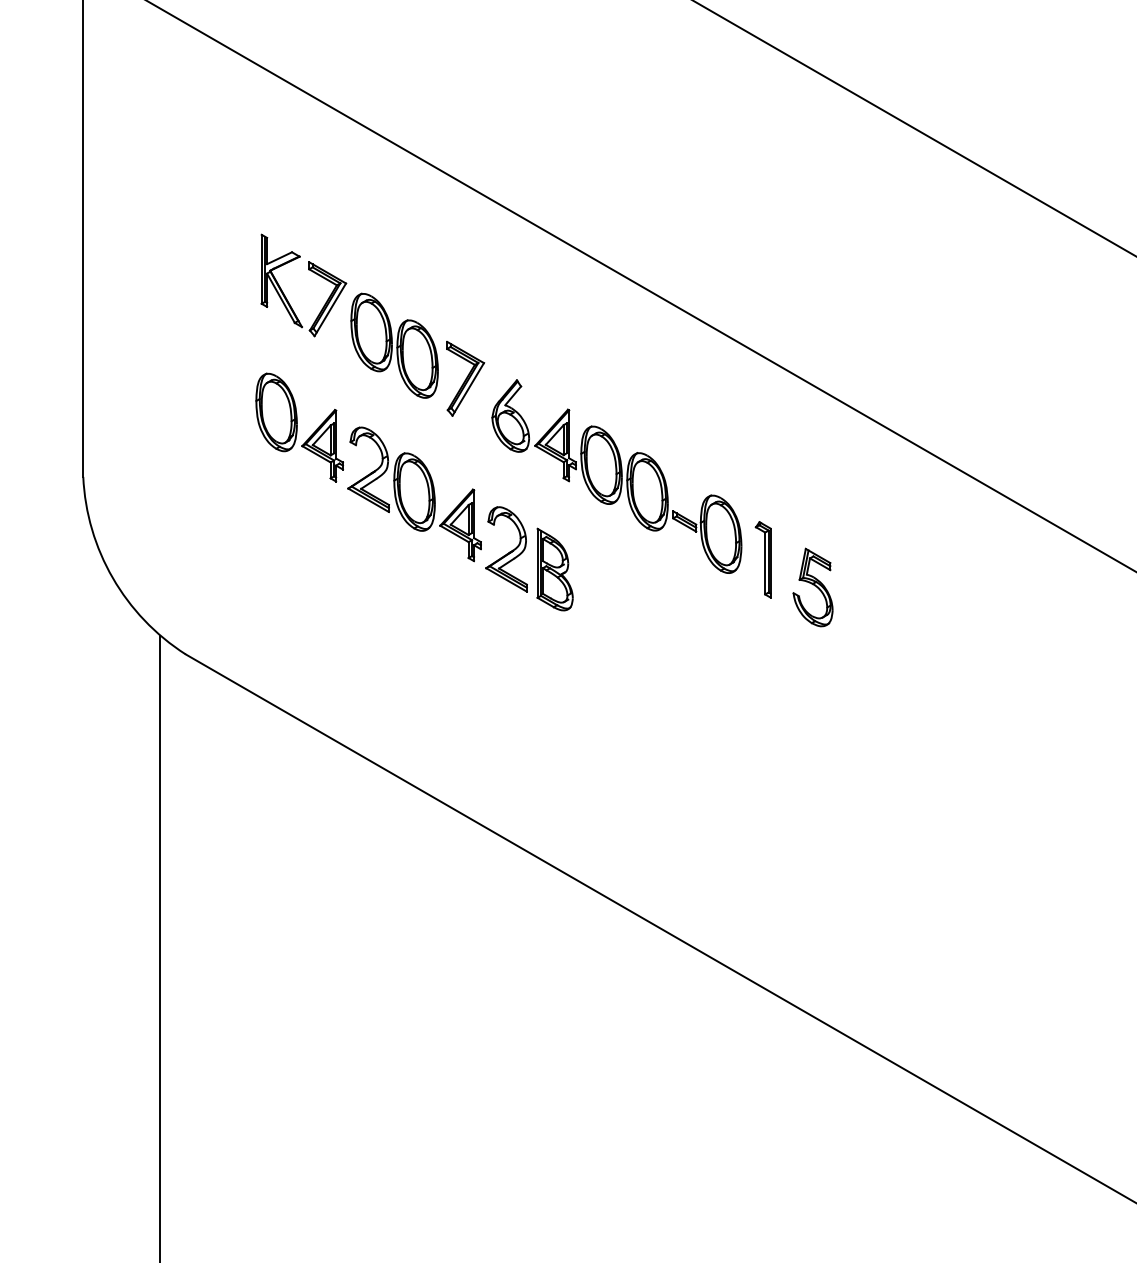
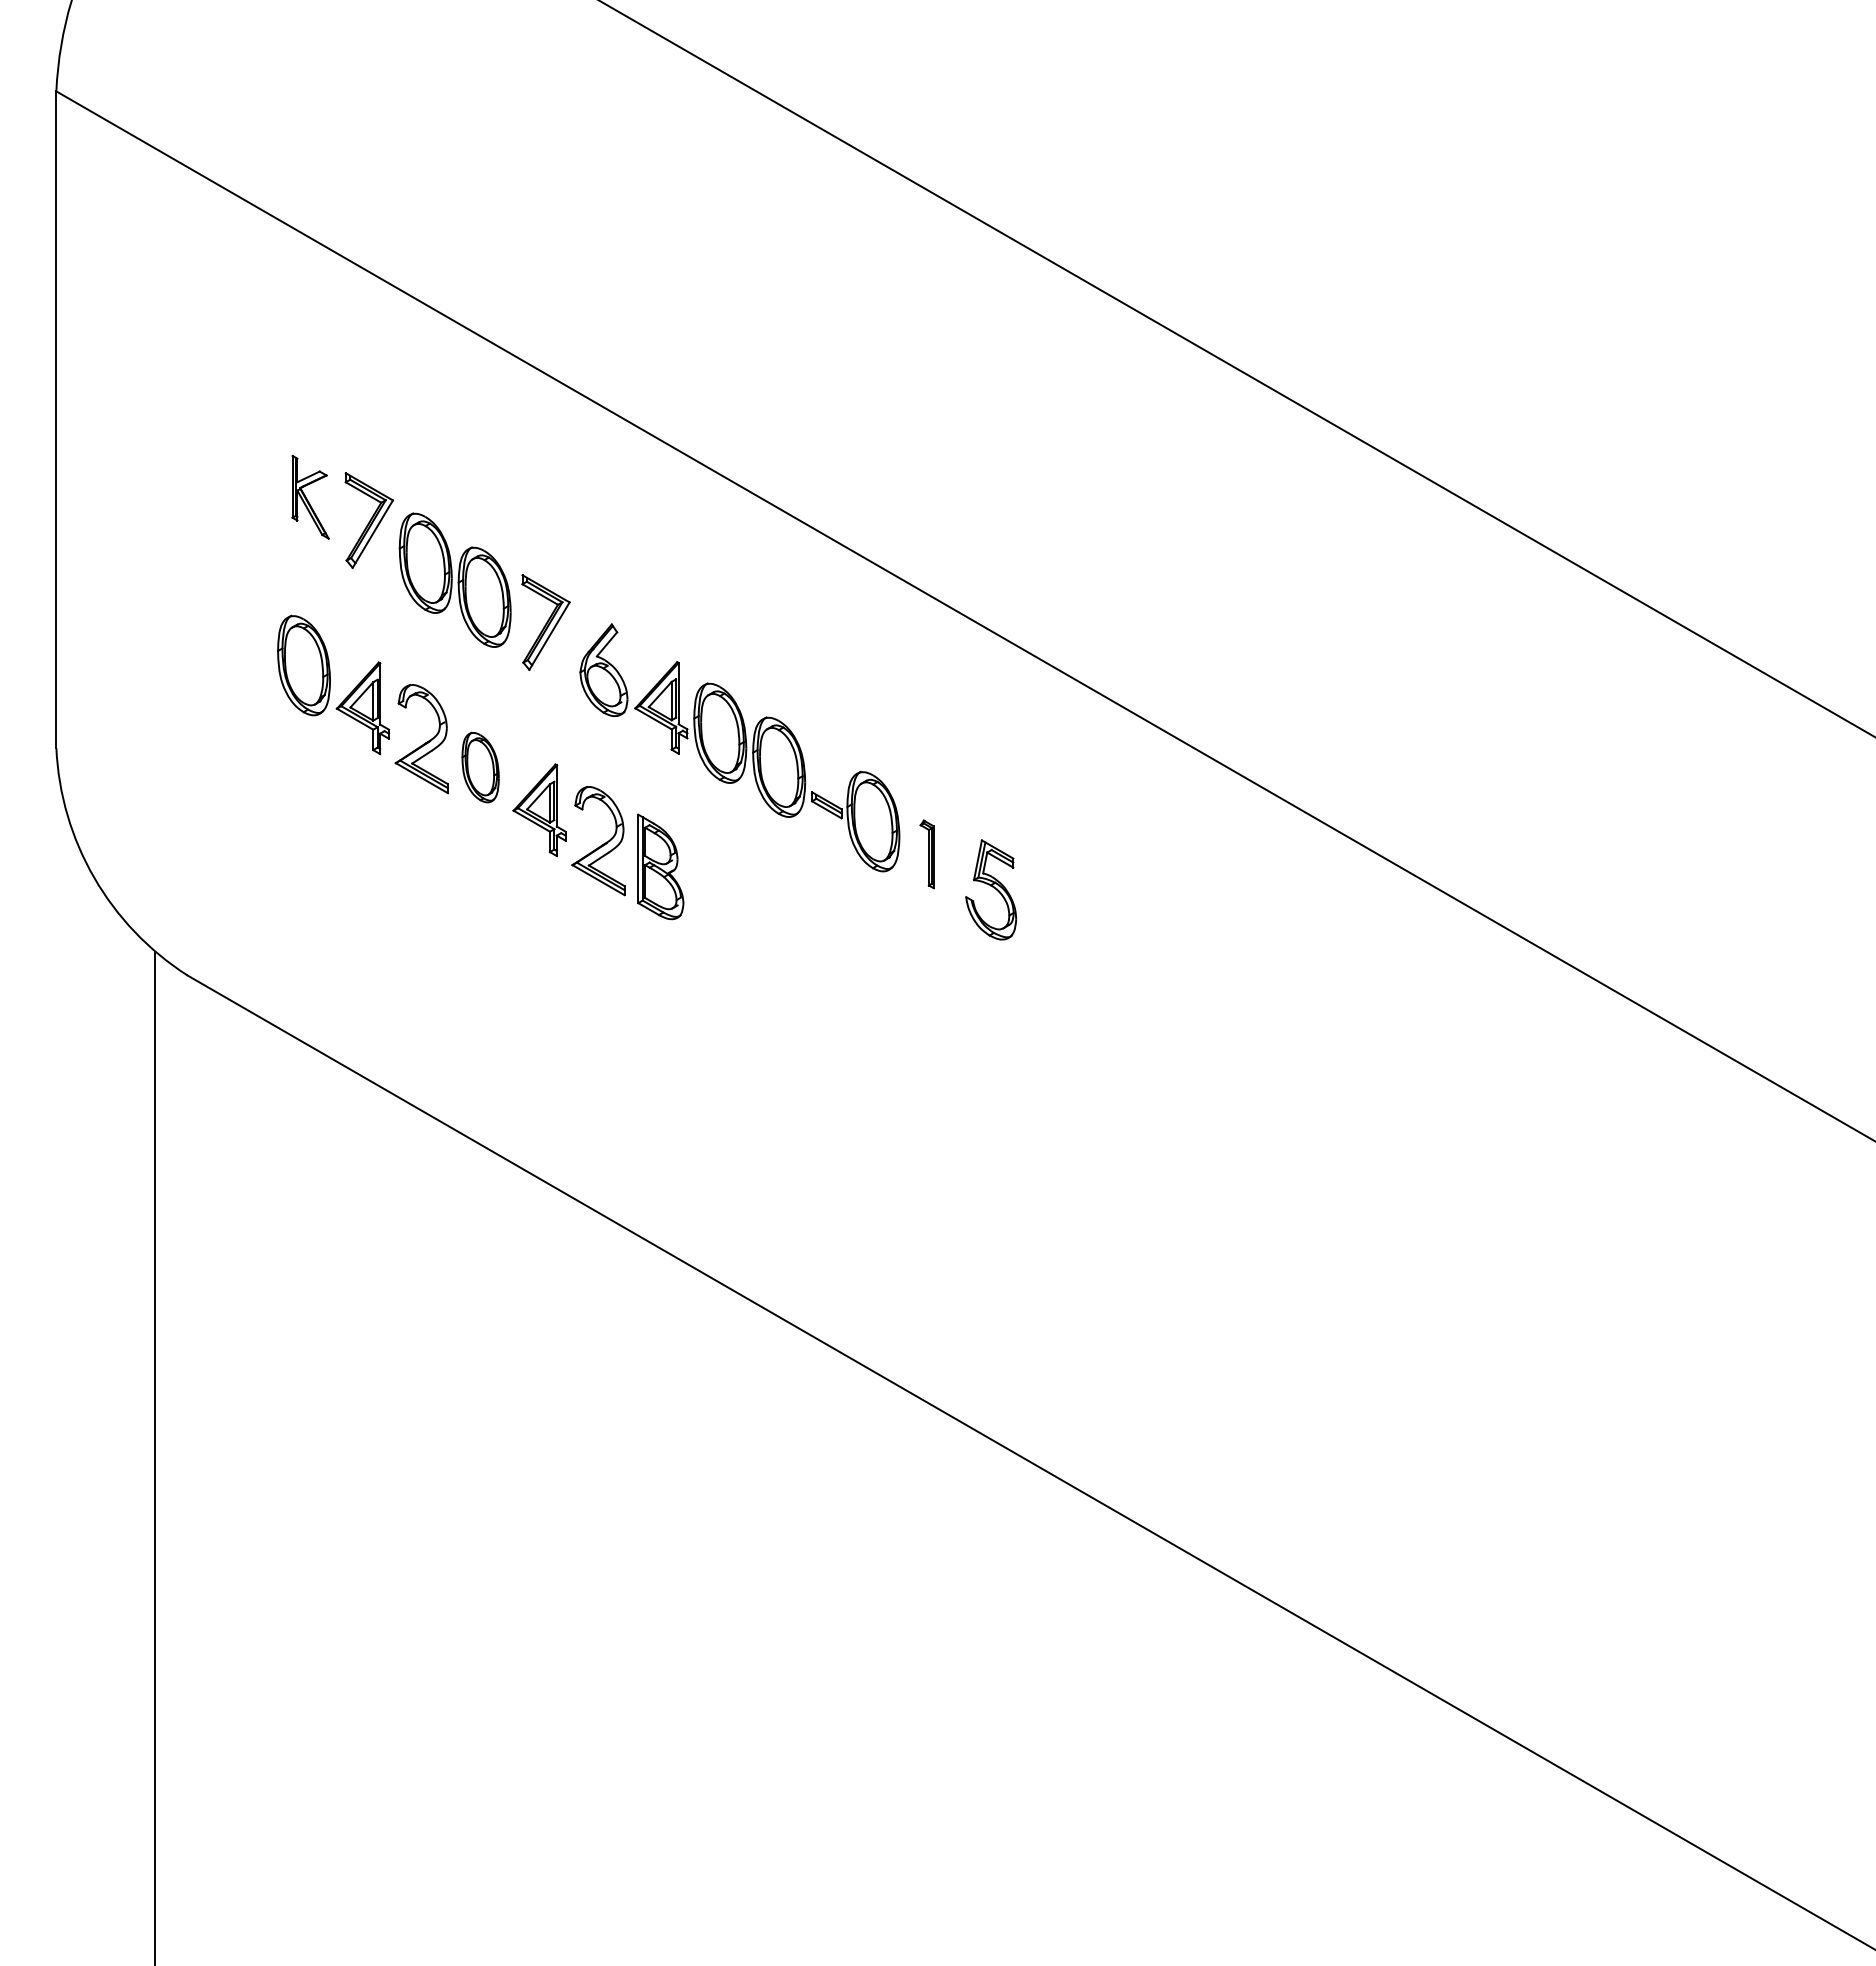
part: (281, 281) -> (310, 497), size x0.7
part: (414, 491) -> (480, 767), size x0.7
part: (762, 559) -> (926, 854), size x0.7

